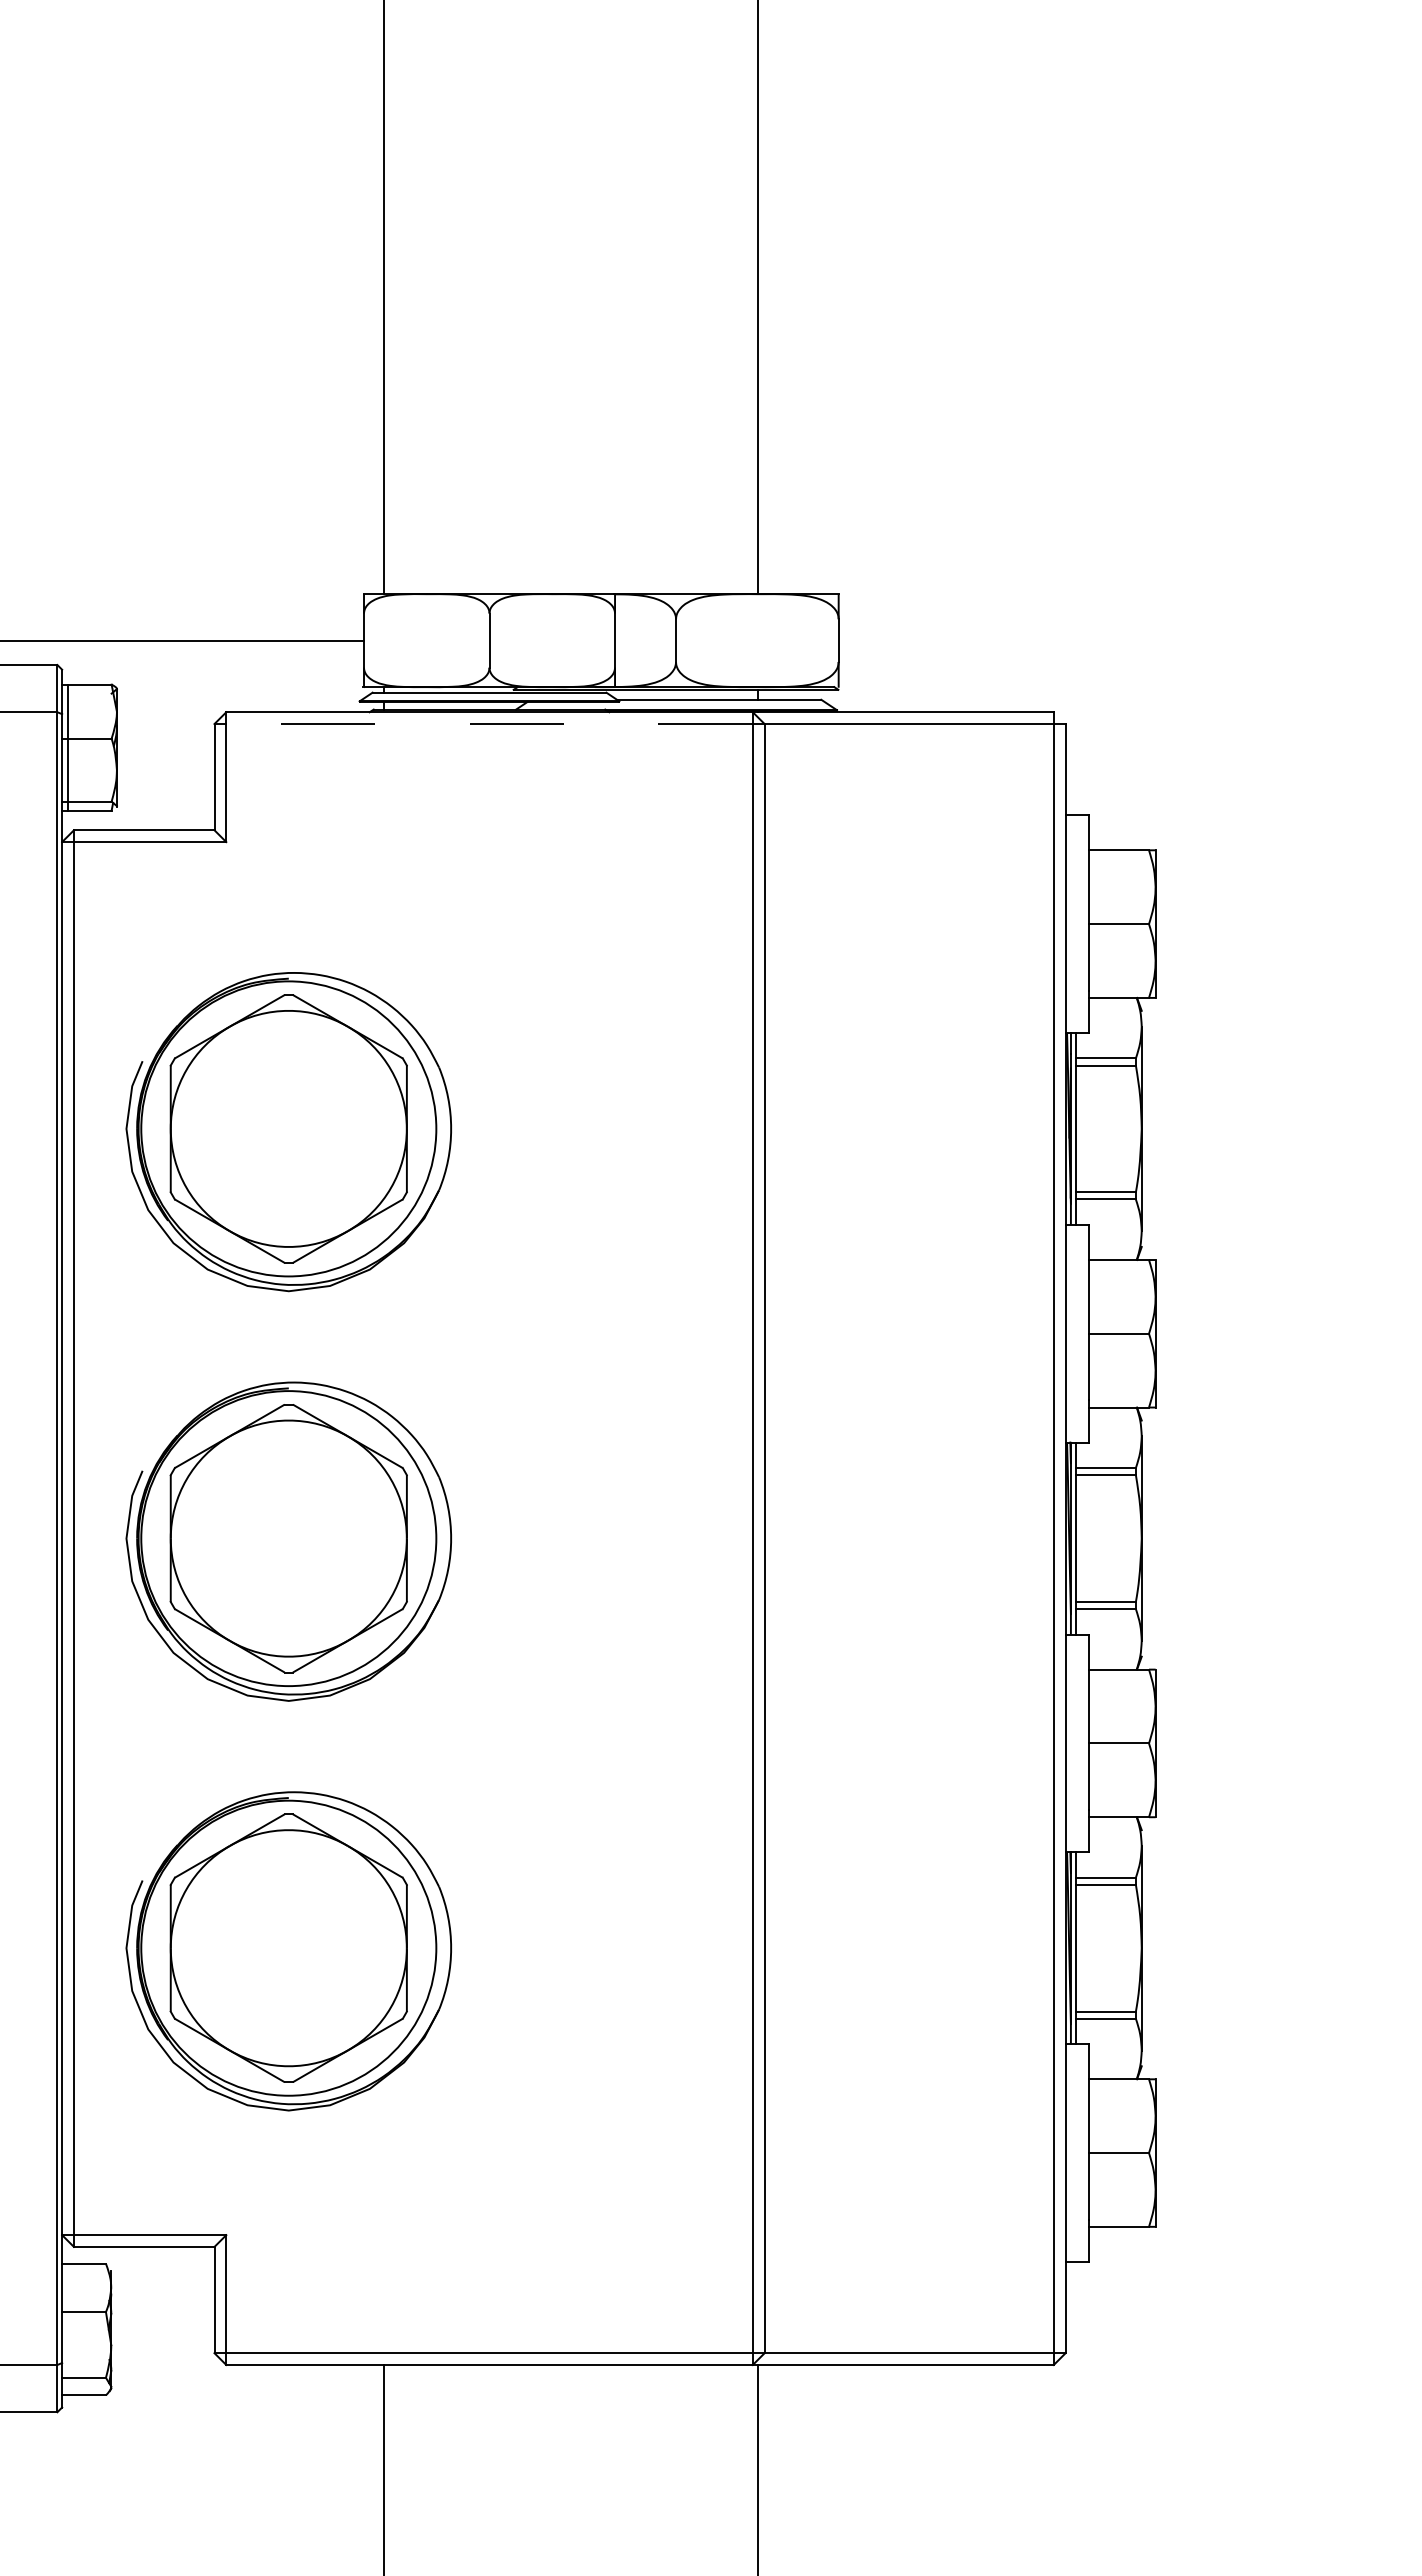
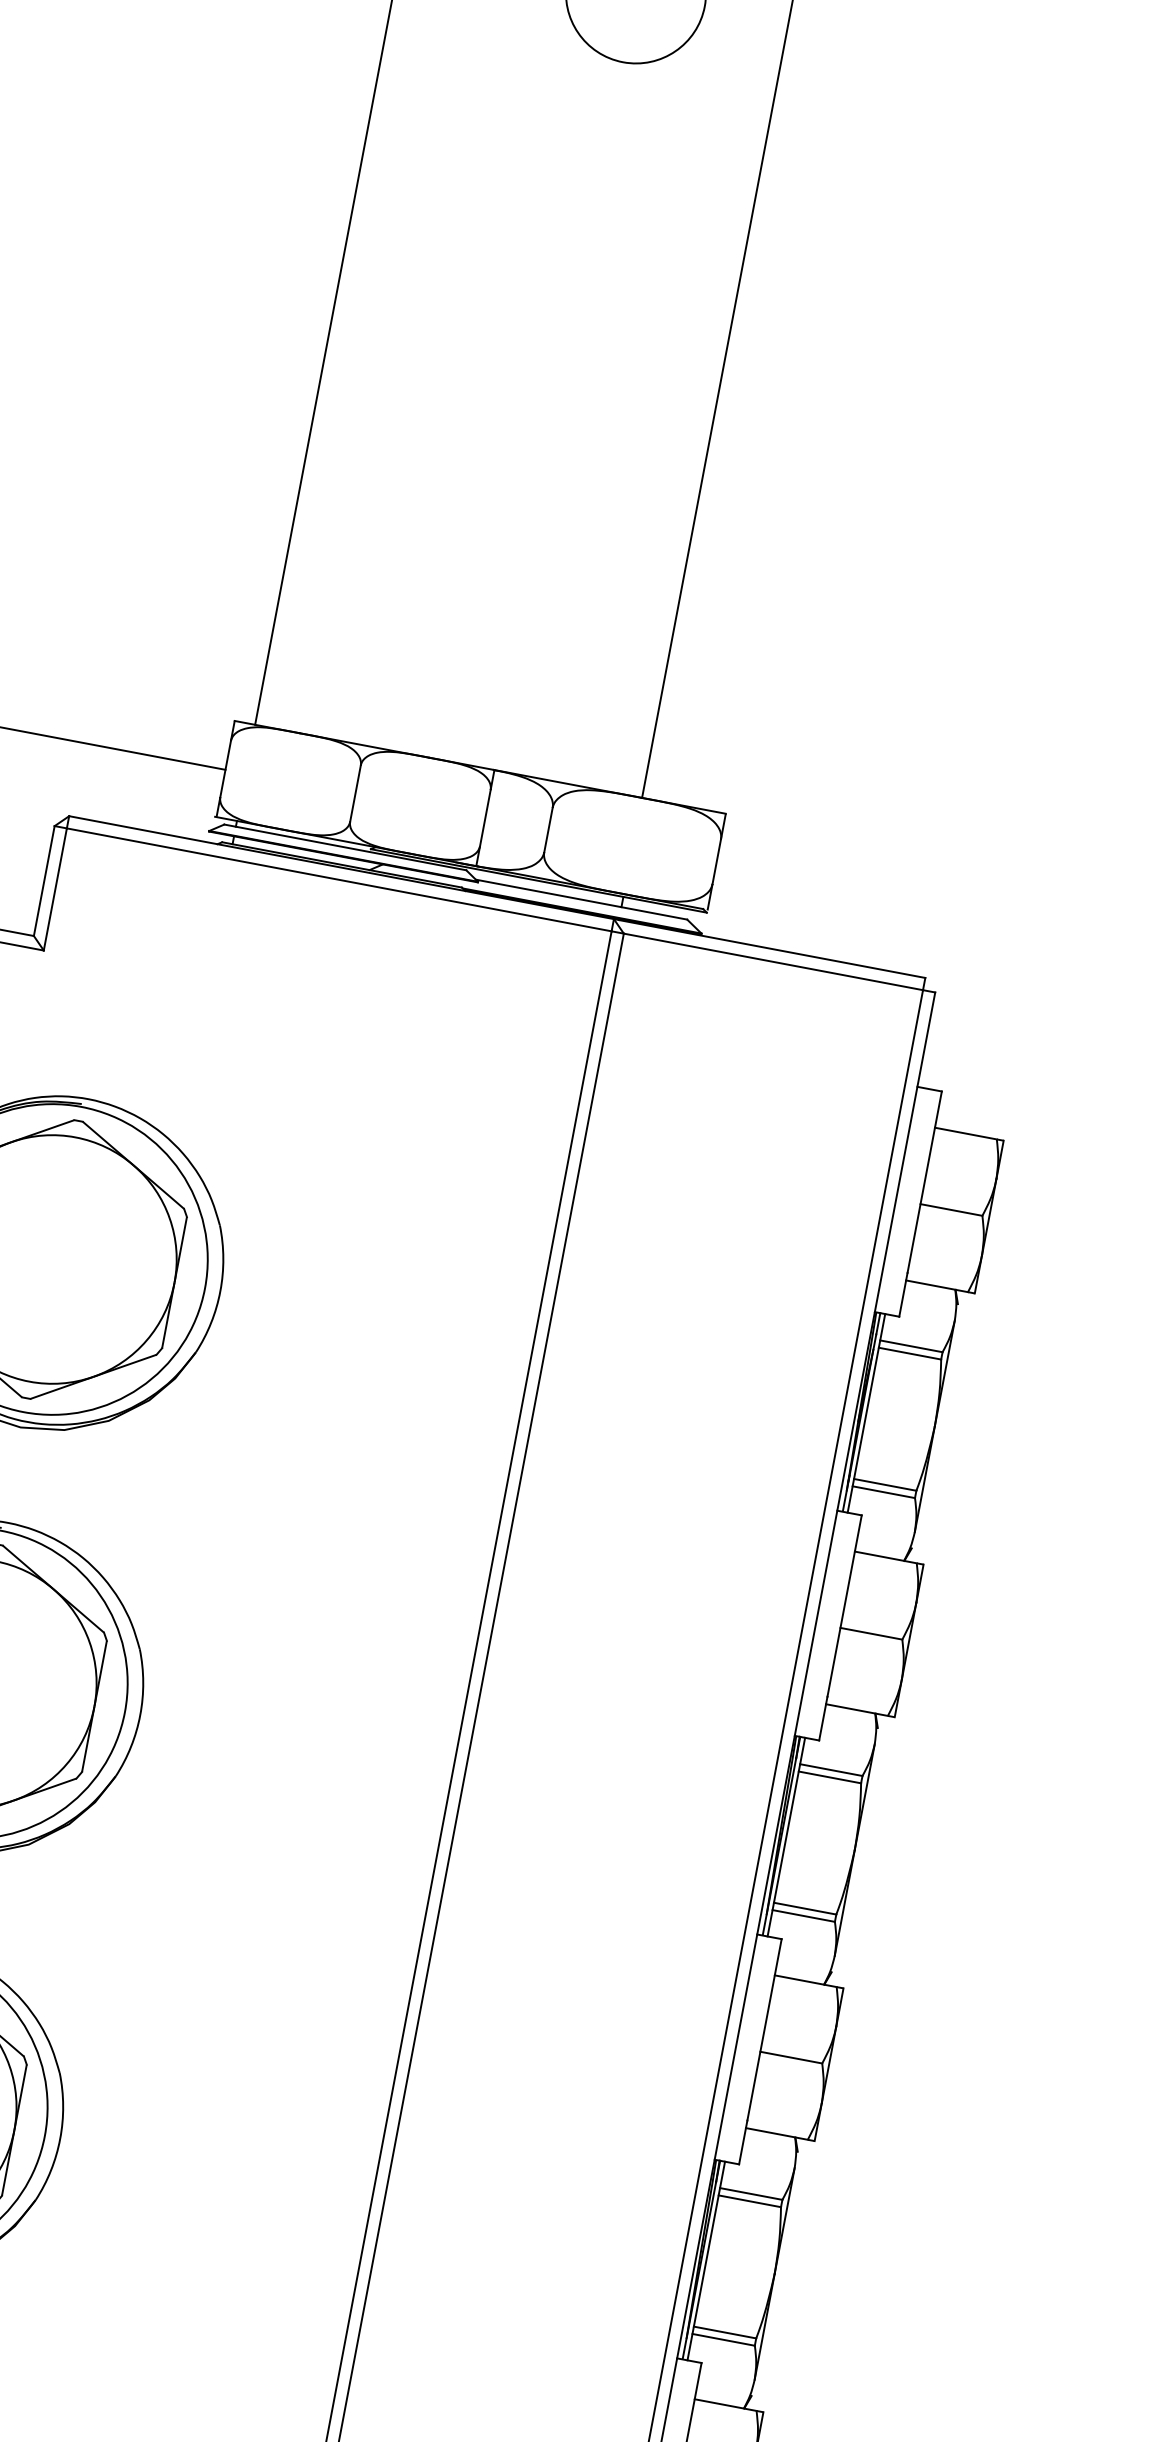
line: (489, 724) -> (339, 880), dashed -> solid

